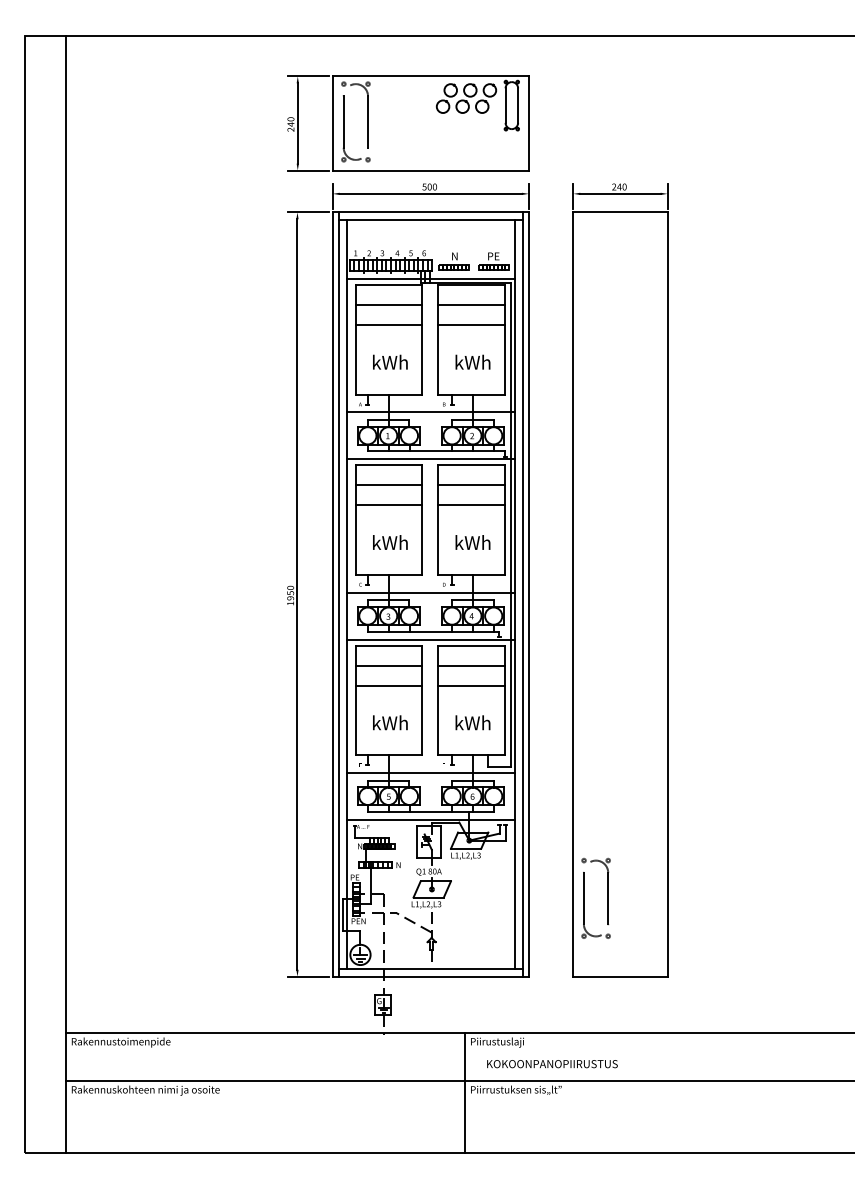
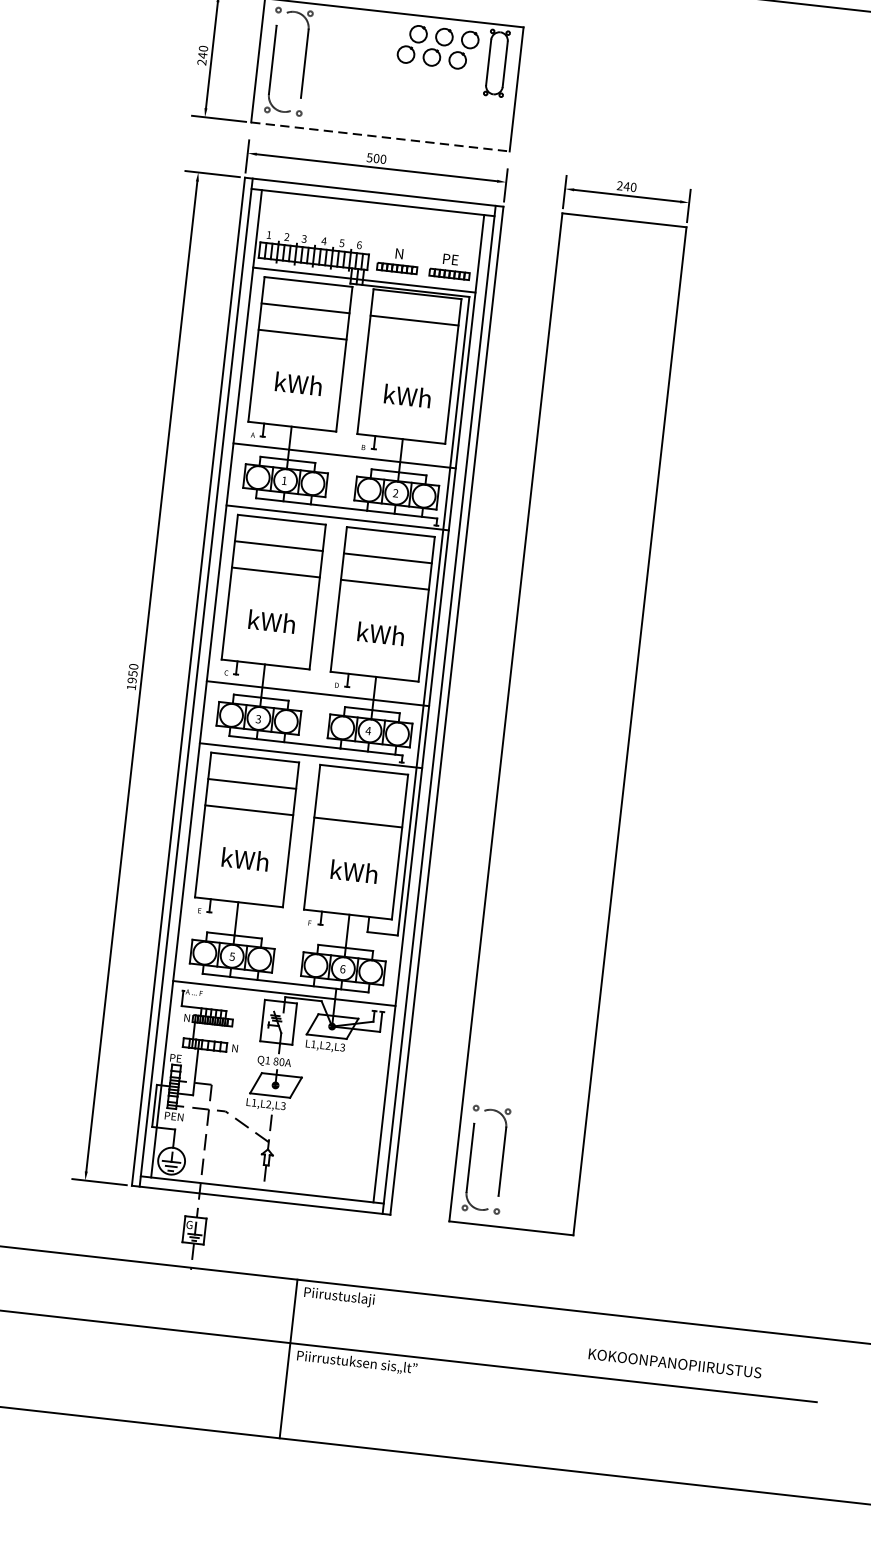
line: (430, 170) -> (380, 136), solid -> dashed
line: (471, 325) -> (411, 347), removed
line: (471, 665) -> (360, 795), removed
line: (430, 772) -> (290, 930), removed
part: (584, 897) -> (471, 1156), moved
text: (552, 1064) -> (675, 1364), moved

